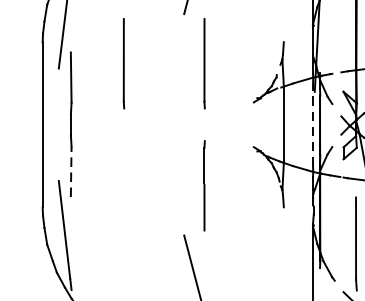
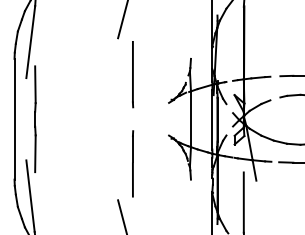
line: (124, 63) -> (74, 74), removed
line: (313, 125) -> (212, 119), dashed -> solid
line: (71, 171) -> (35, 153), dashed -> solid

